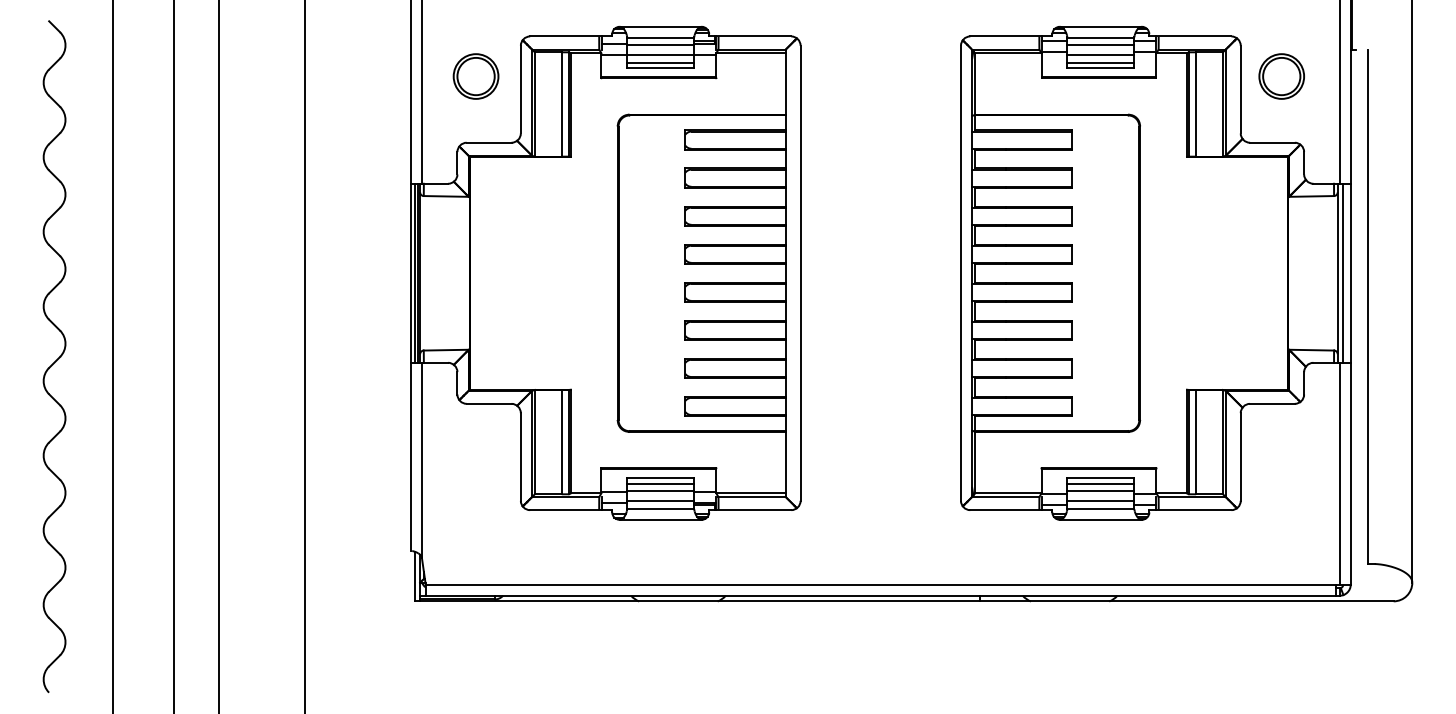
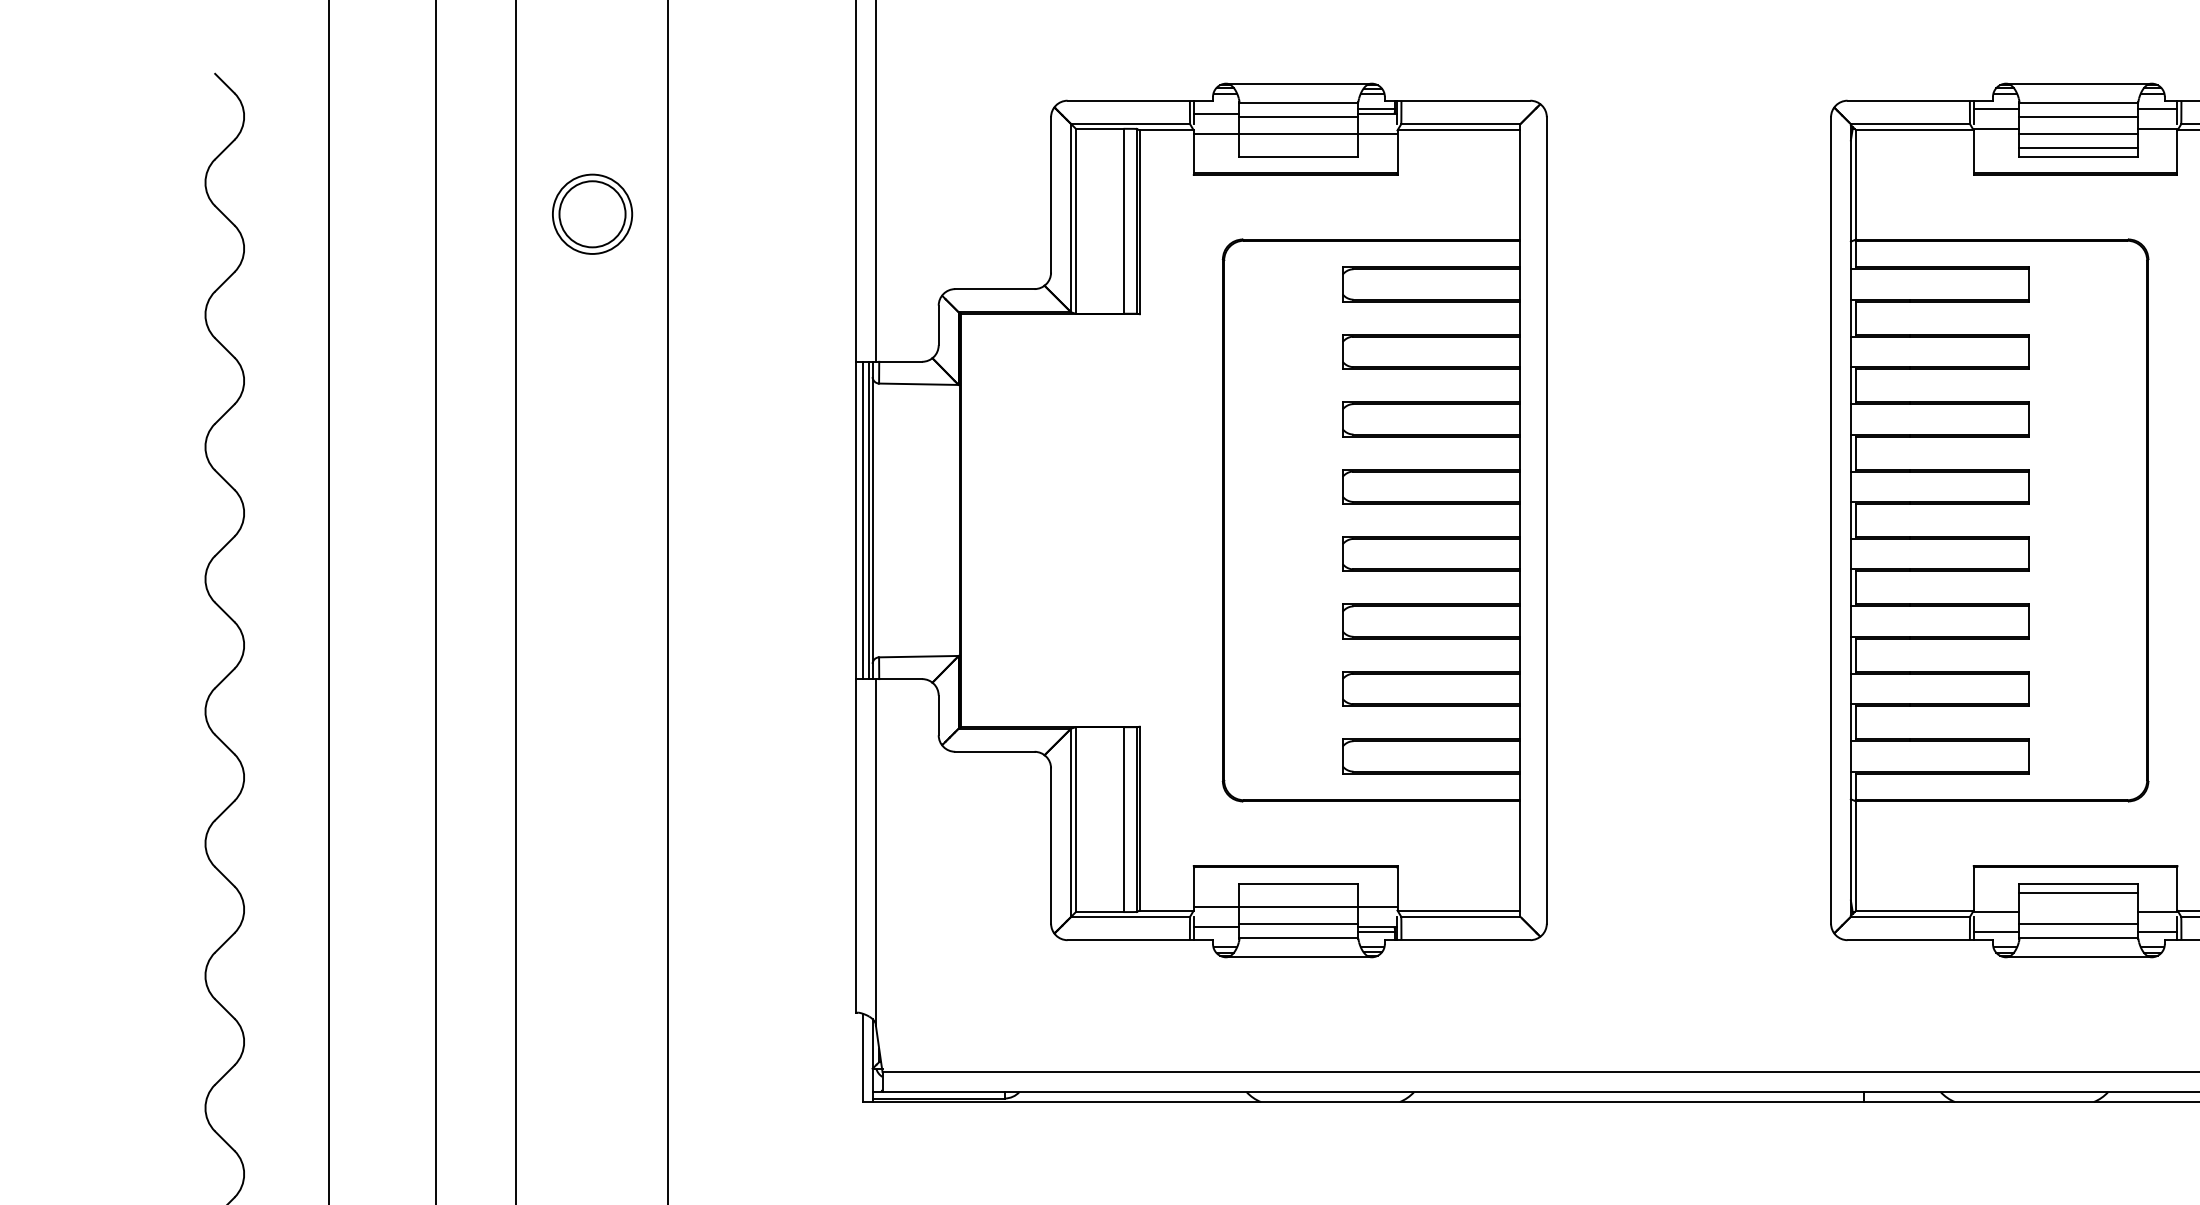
line: (660, 63) -> (1298, 148), removed
part: (475, 76) -> (591, 214), moved
line: (660, 483) -> (1298, 892), removed
line: (1100, 491) -> (2078, 907), removed

